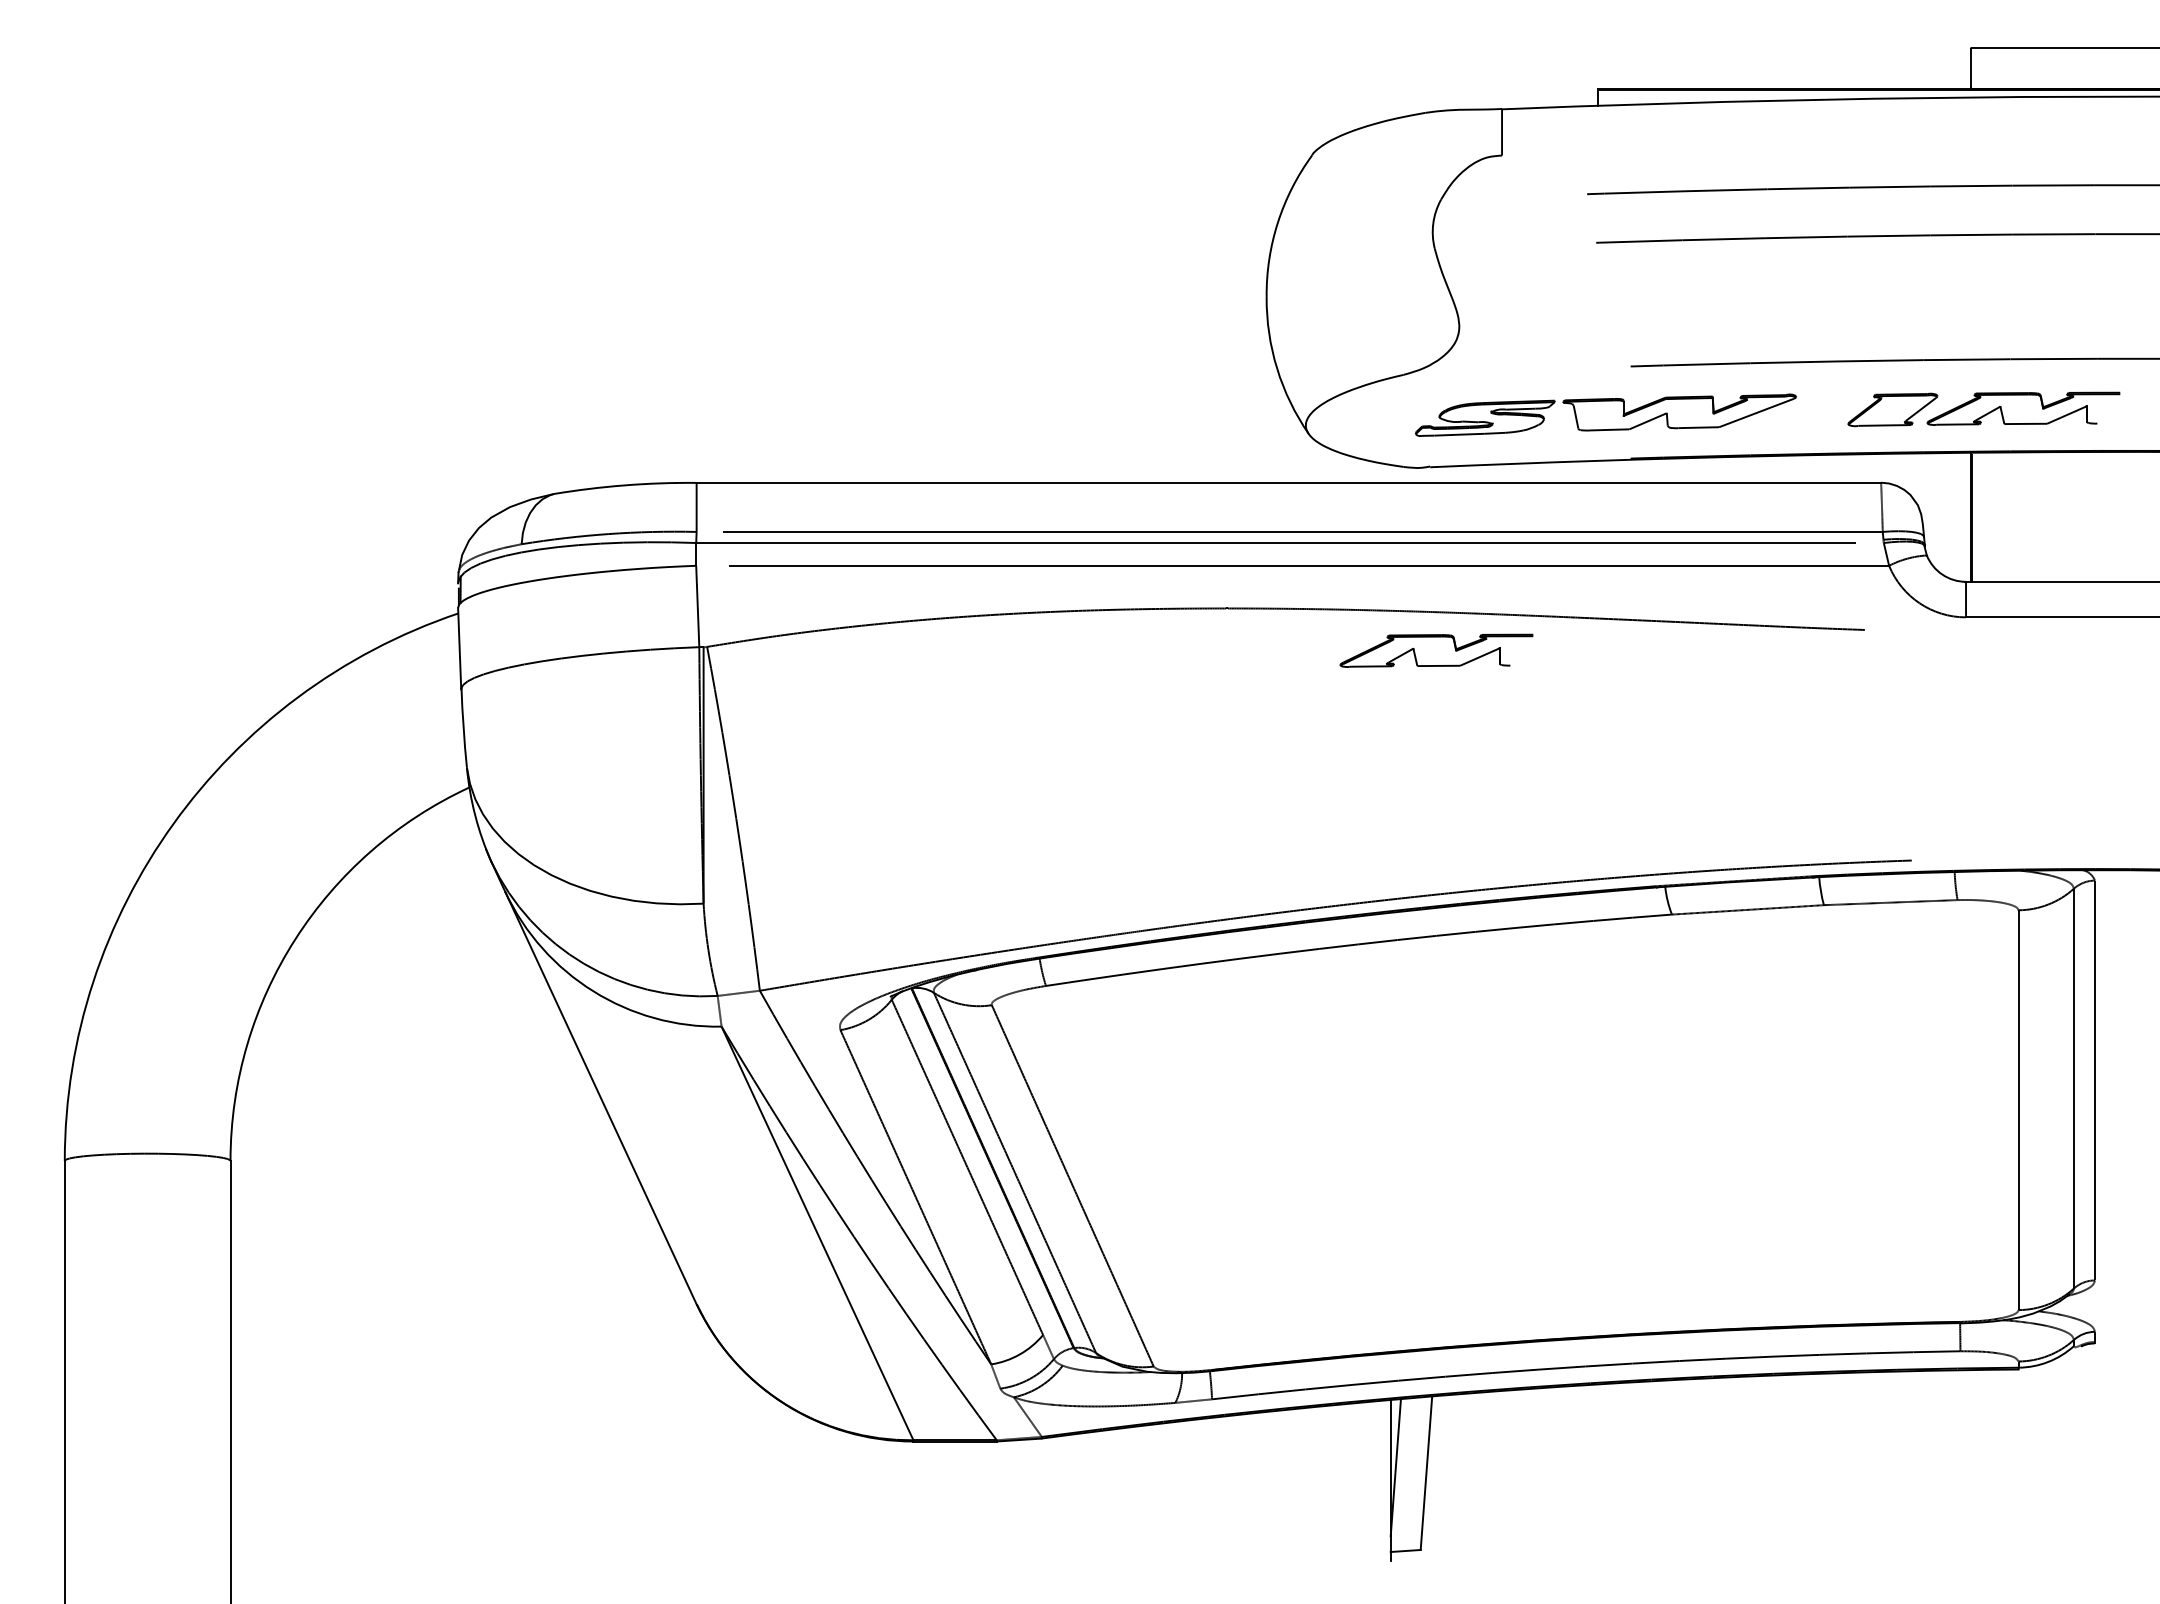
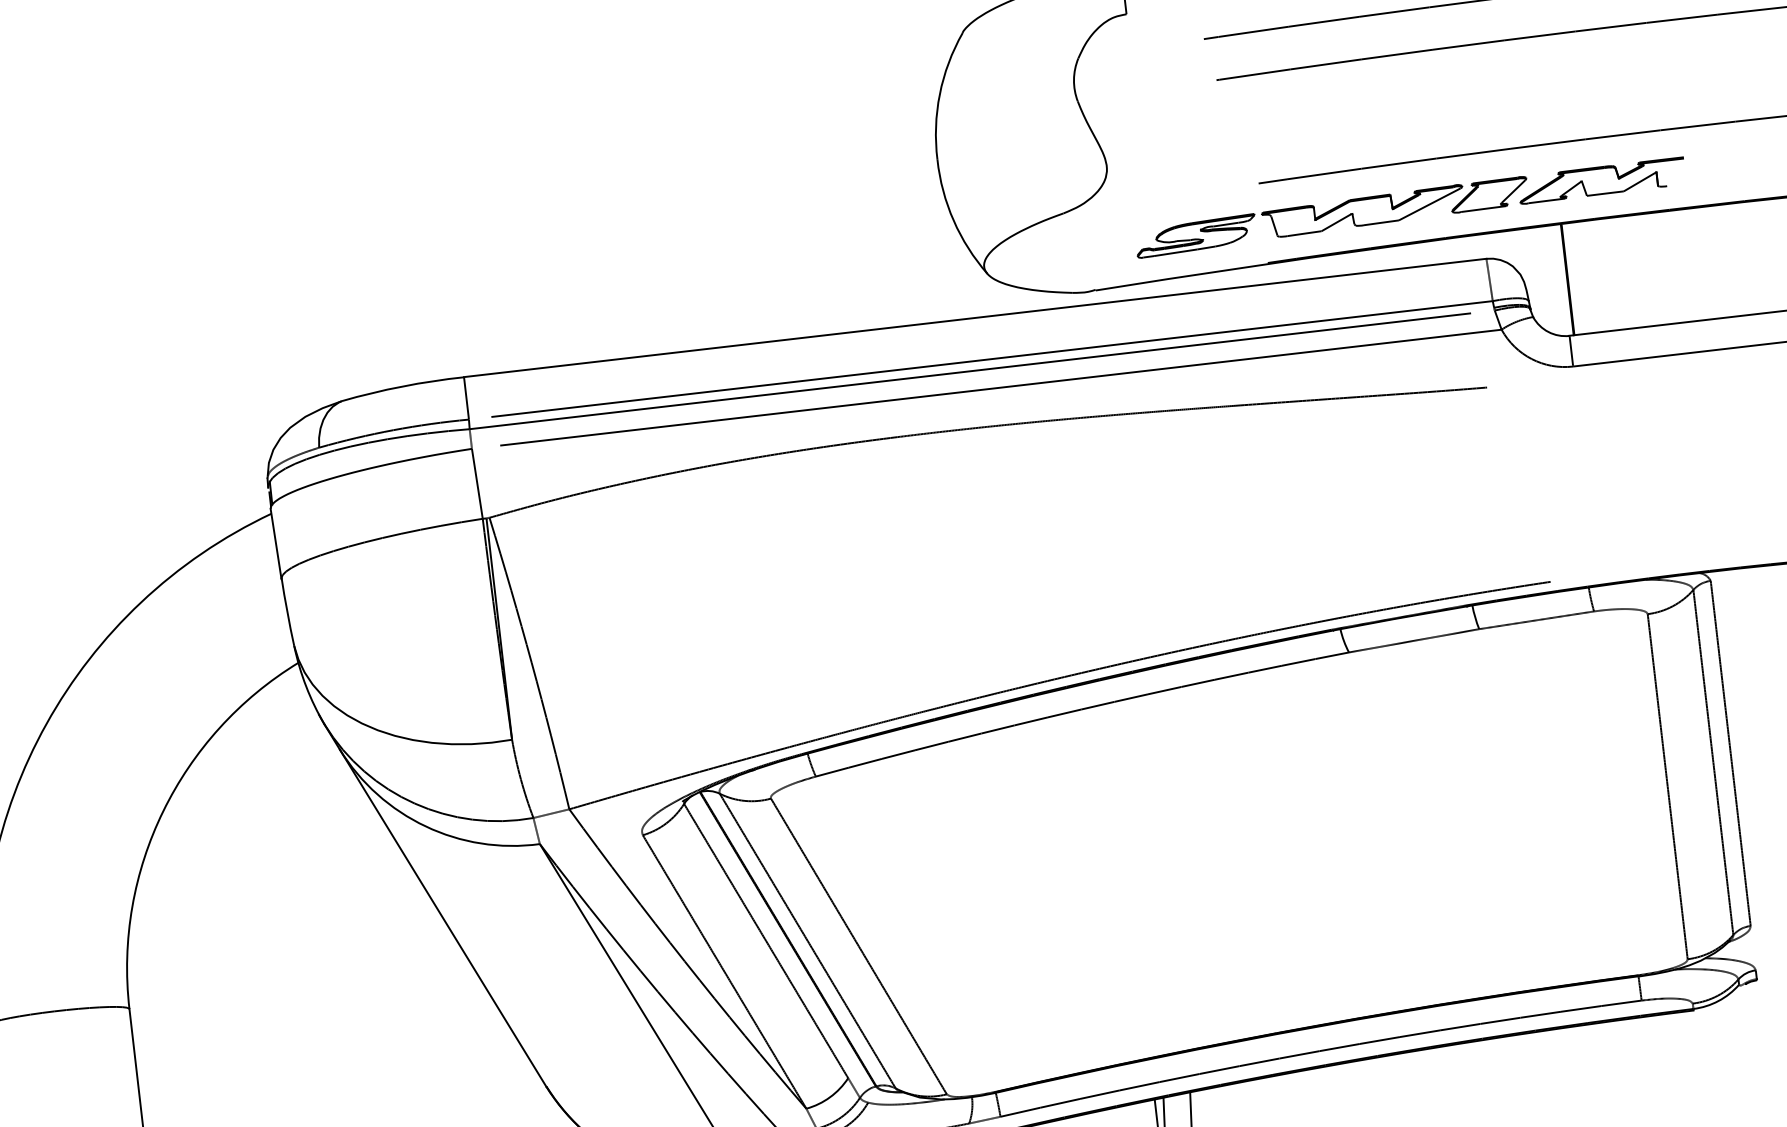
part: (1605, 414) -> (1299, 220), moved
part: (1436, 637) -> (1118, 436), removed

